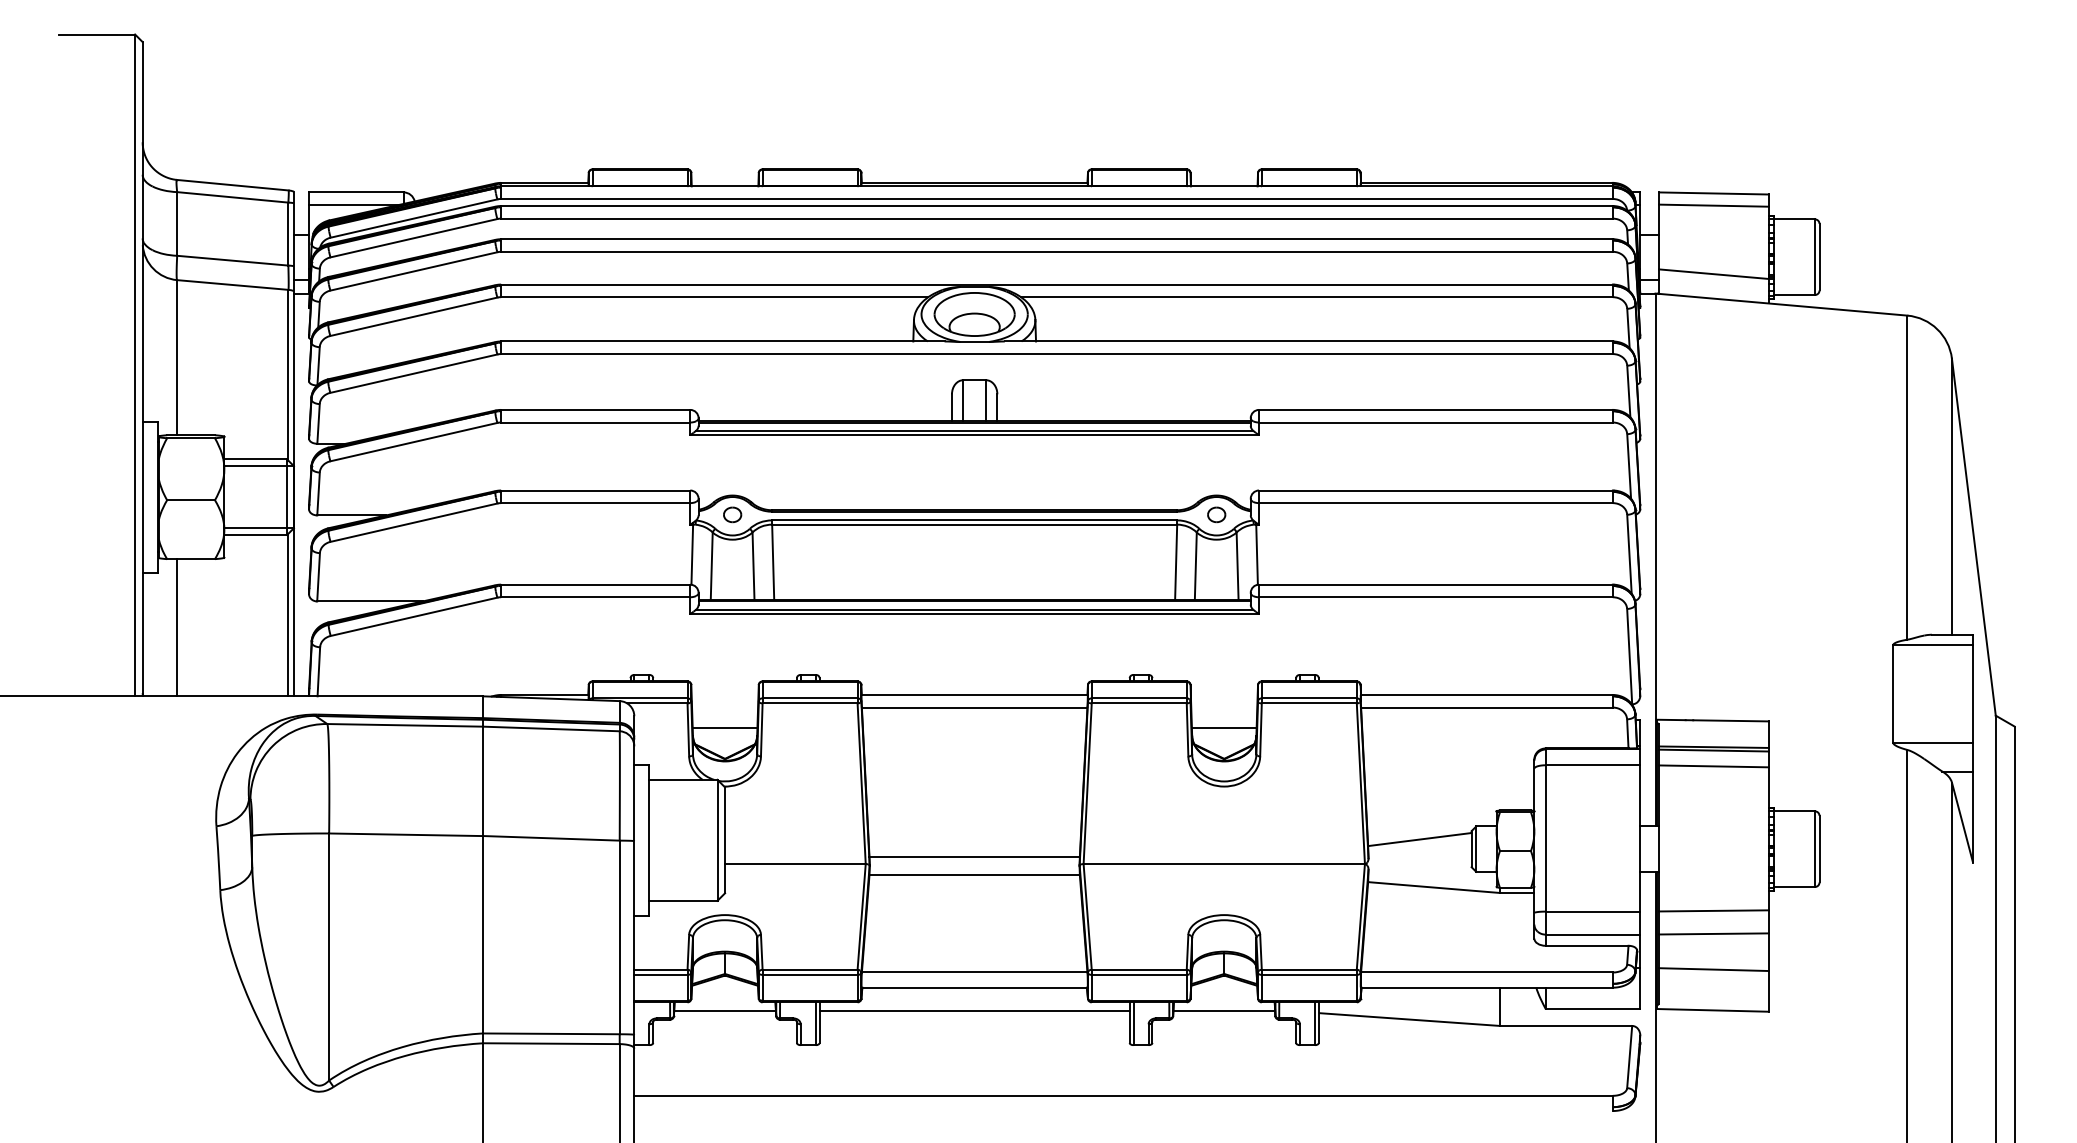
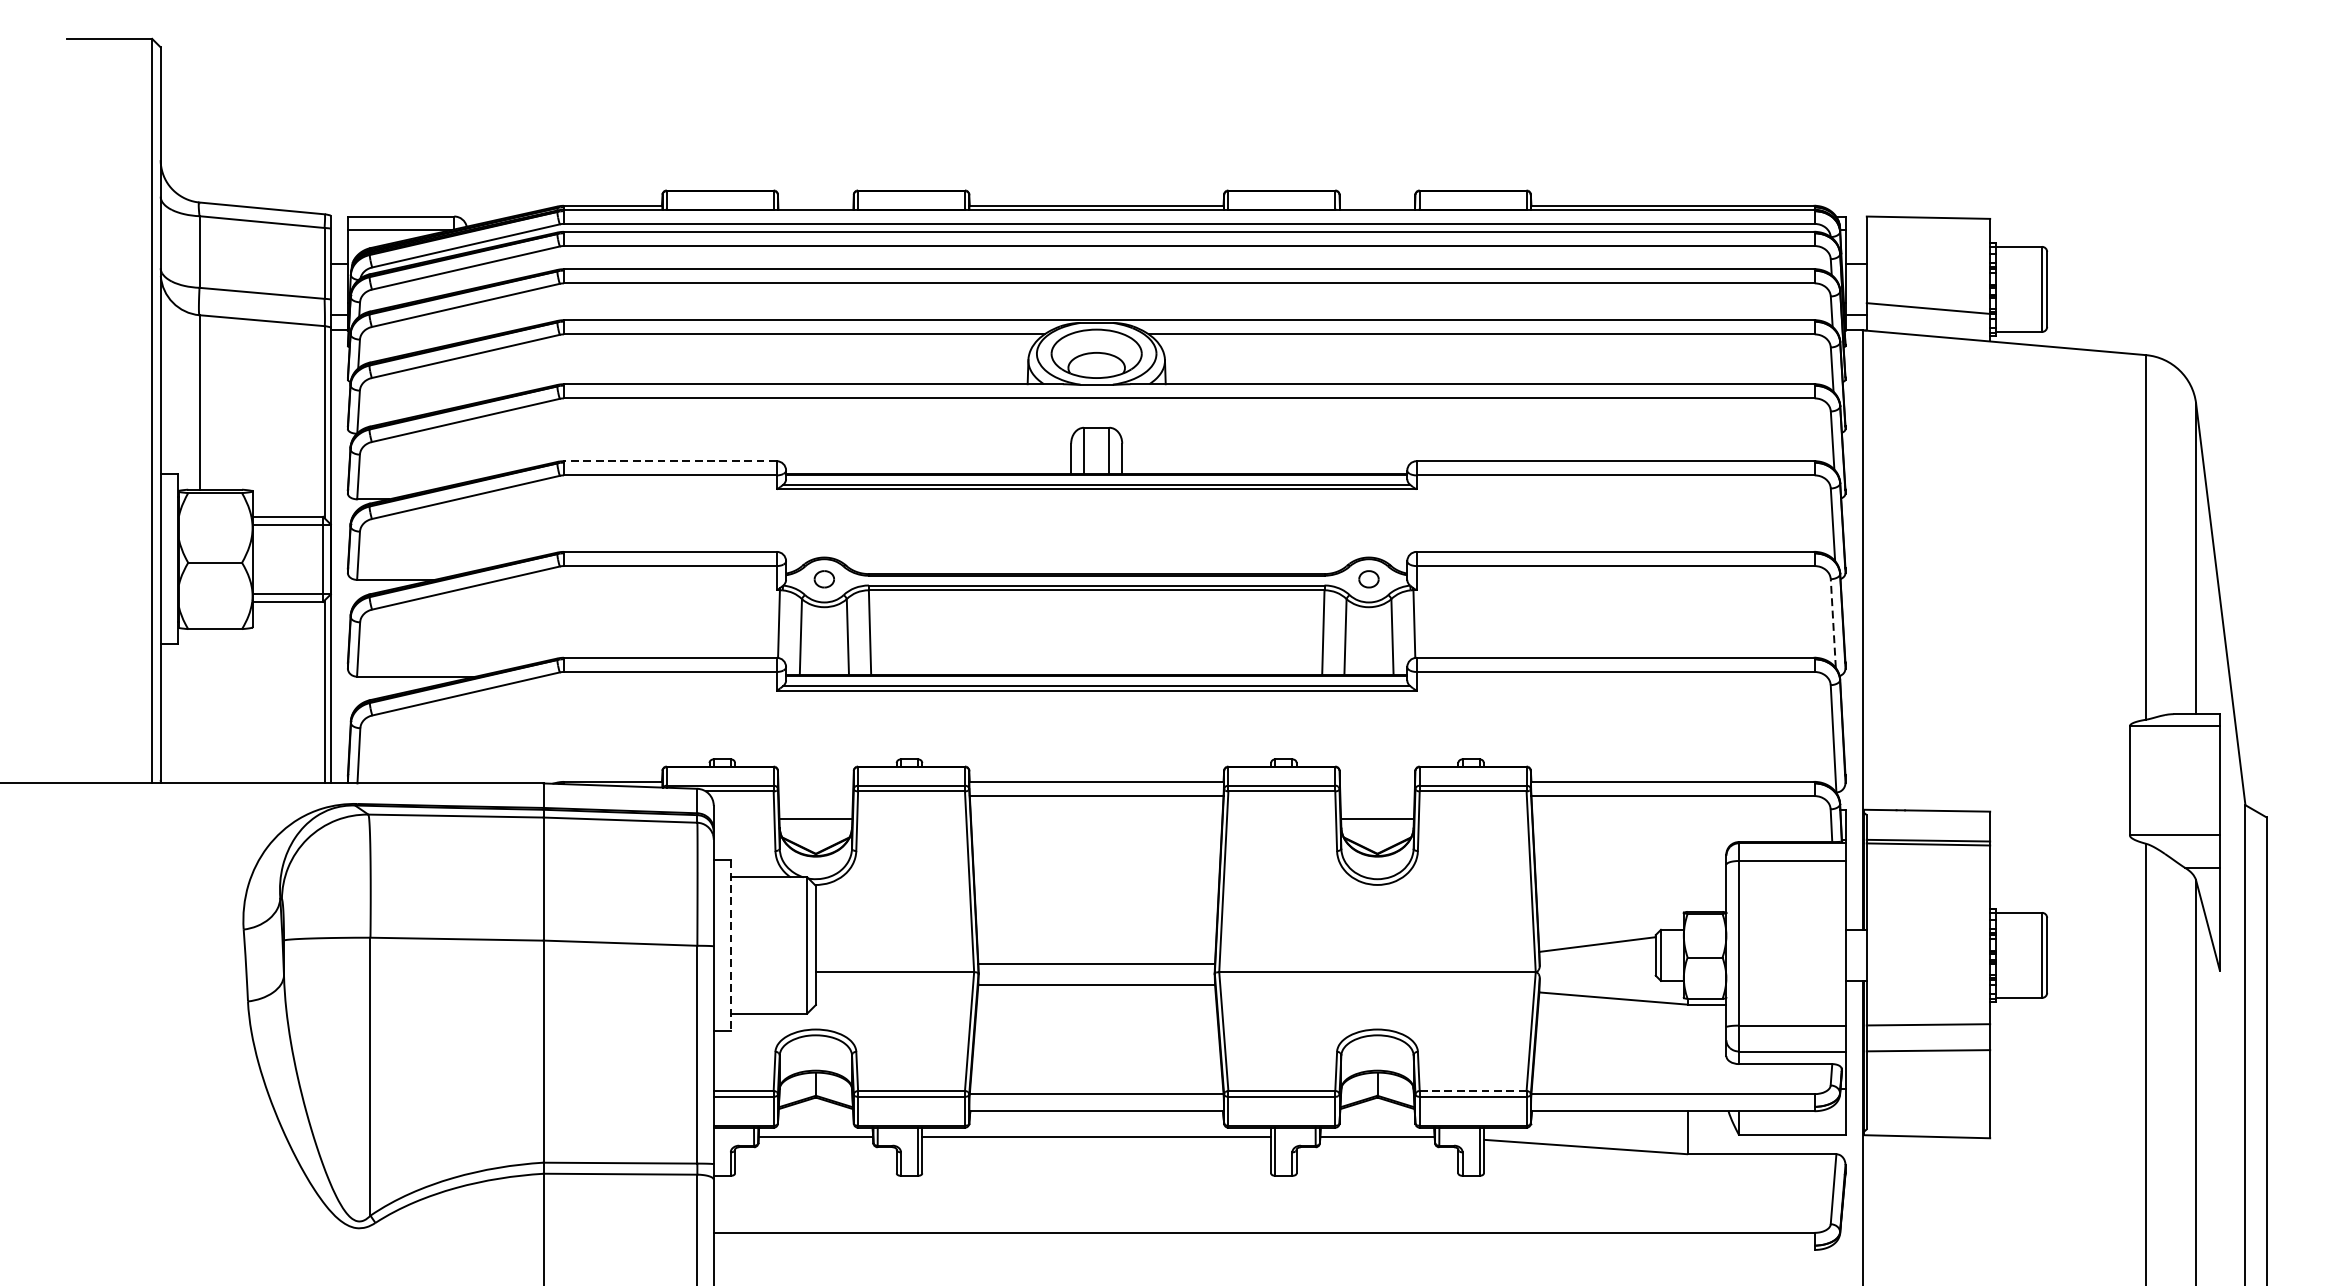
line: (1713, 205) -> (1927, 231), removed
line: (595, 409) -> (670, 460), solid -> dashed
line: (1629, 553) -> (1833, 622), solid -> dashed
line: (177, 627) -> (199, 706), removed
line: (1713, 766) -> (1927, 862), removed
line: (649, 840) -> (730, 945), solid -> dashed
line: (1309, 969) -> (1473, 1090), solid -> dashed
line: (1713, 969) -> (1927, 1090), removed

